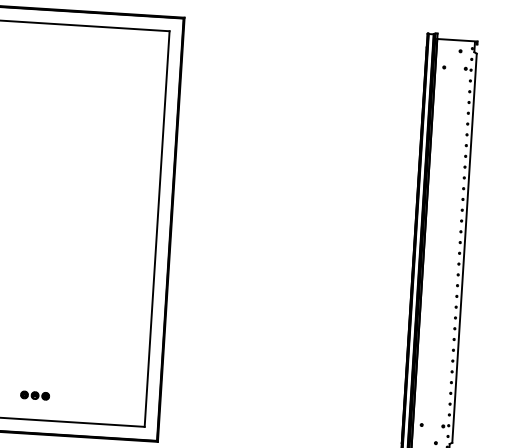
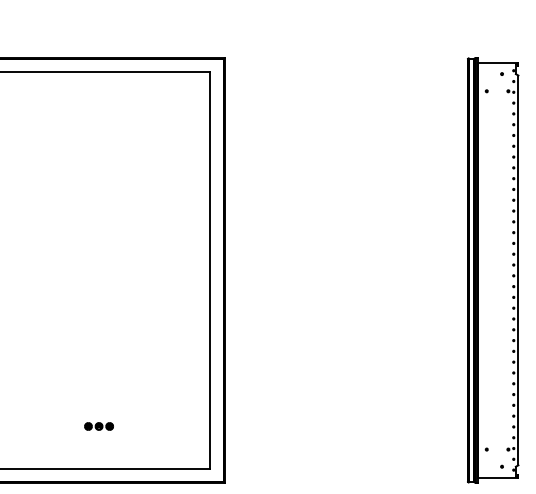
part: (34, 395) -> (98, 426), moved

